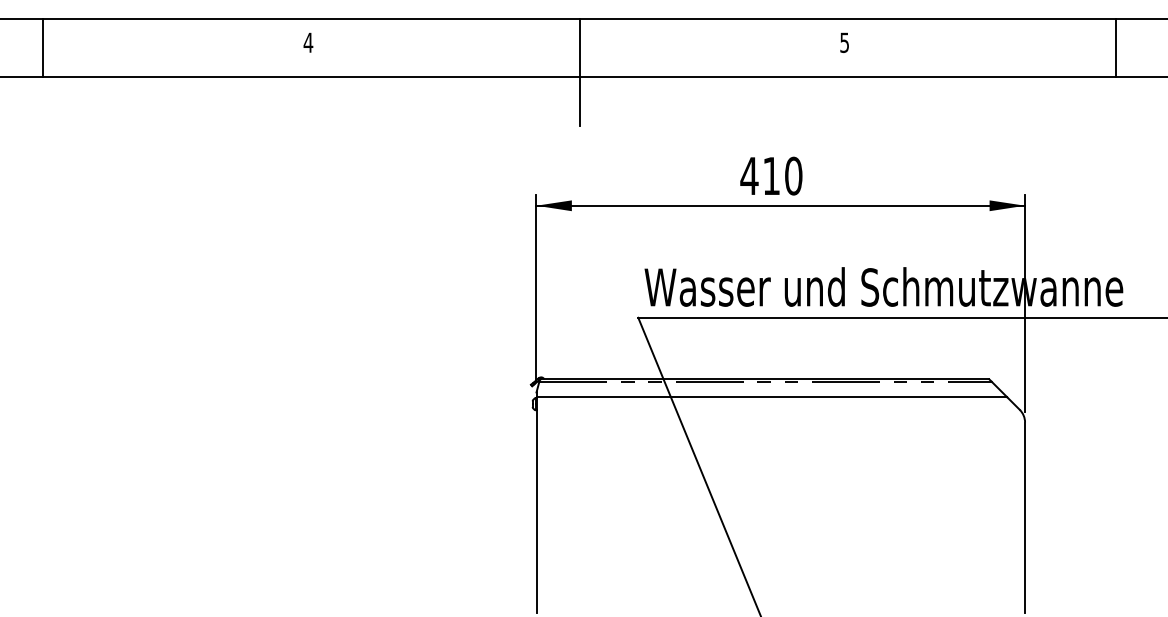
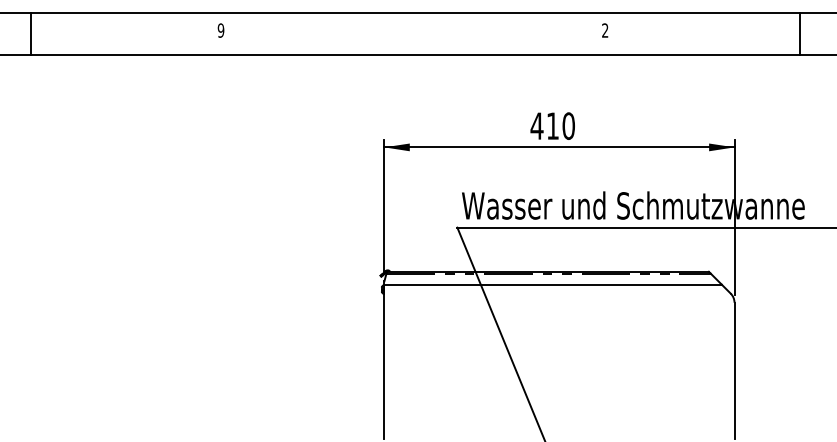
text: (307, 42) -> (220, 30), 4 -> 9
text: (844, 42) -> (605, 30), 5 -> 2
line: (579, 71) -> (415, 51), removed

